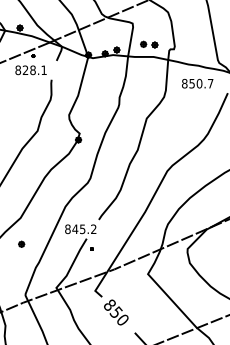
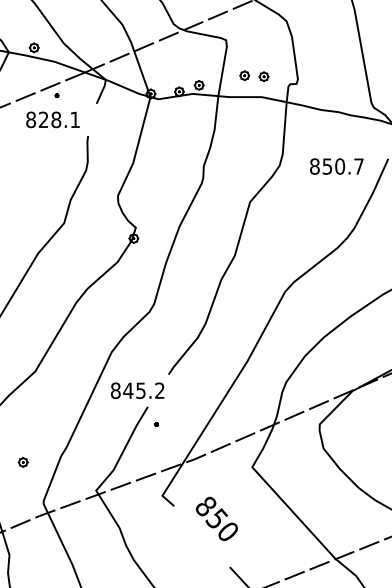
text: (197, 83) -> (336, 166), moved
part: (21, 243) -> (23, 460), moved
text: (116, 312) -> (217, 518), moved

